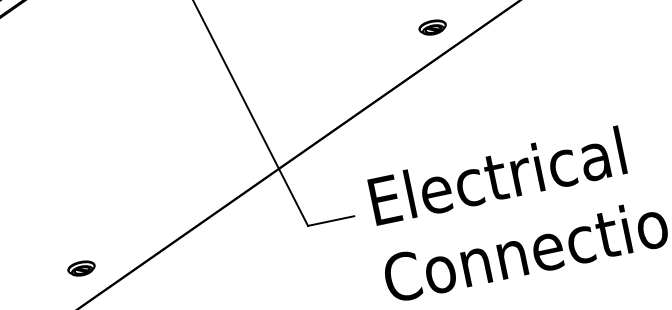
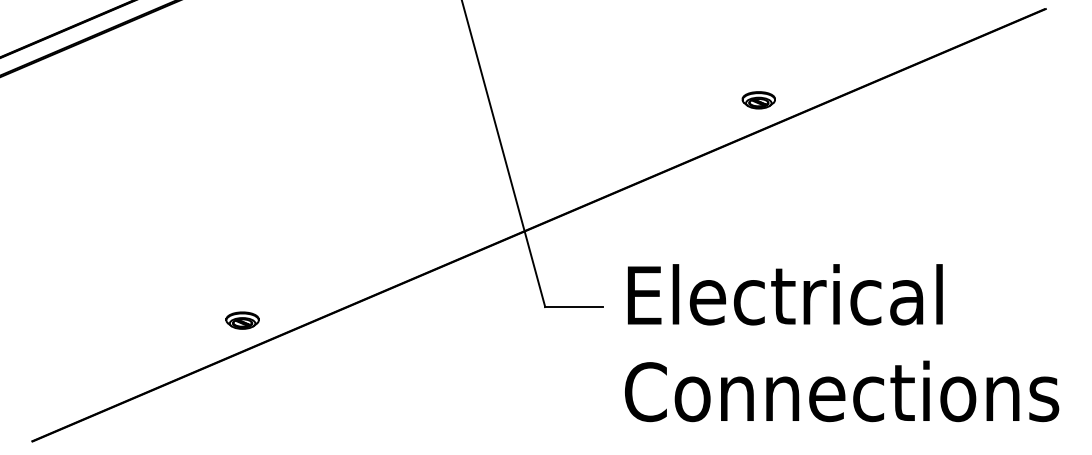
part: (432, 27) -> (758, 100), moved
part: (81, 268) -> (242, 320), moved

